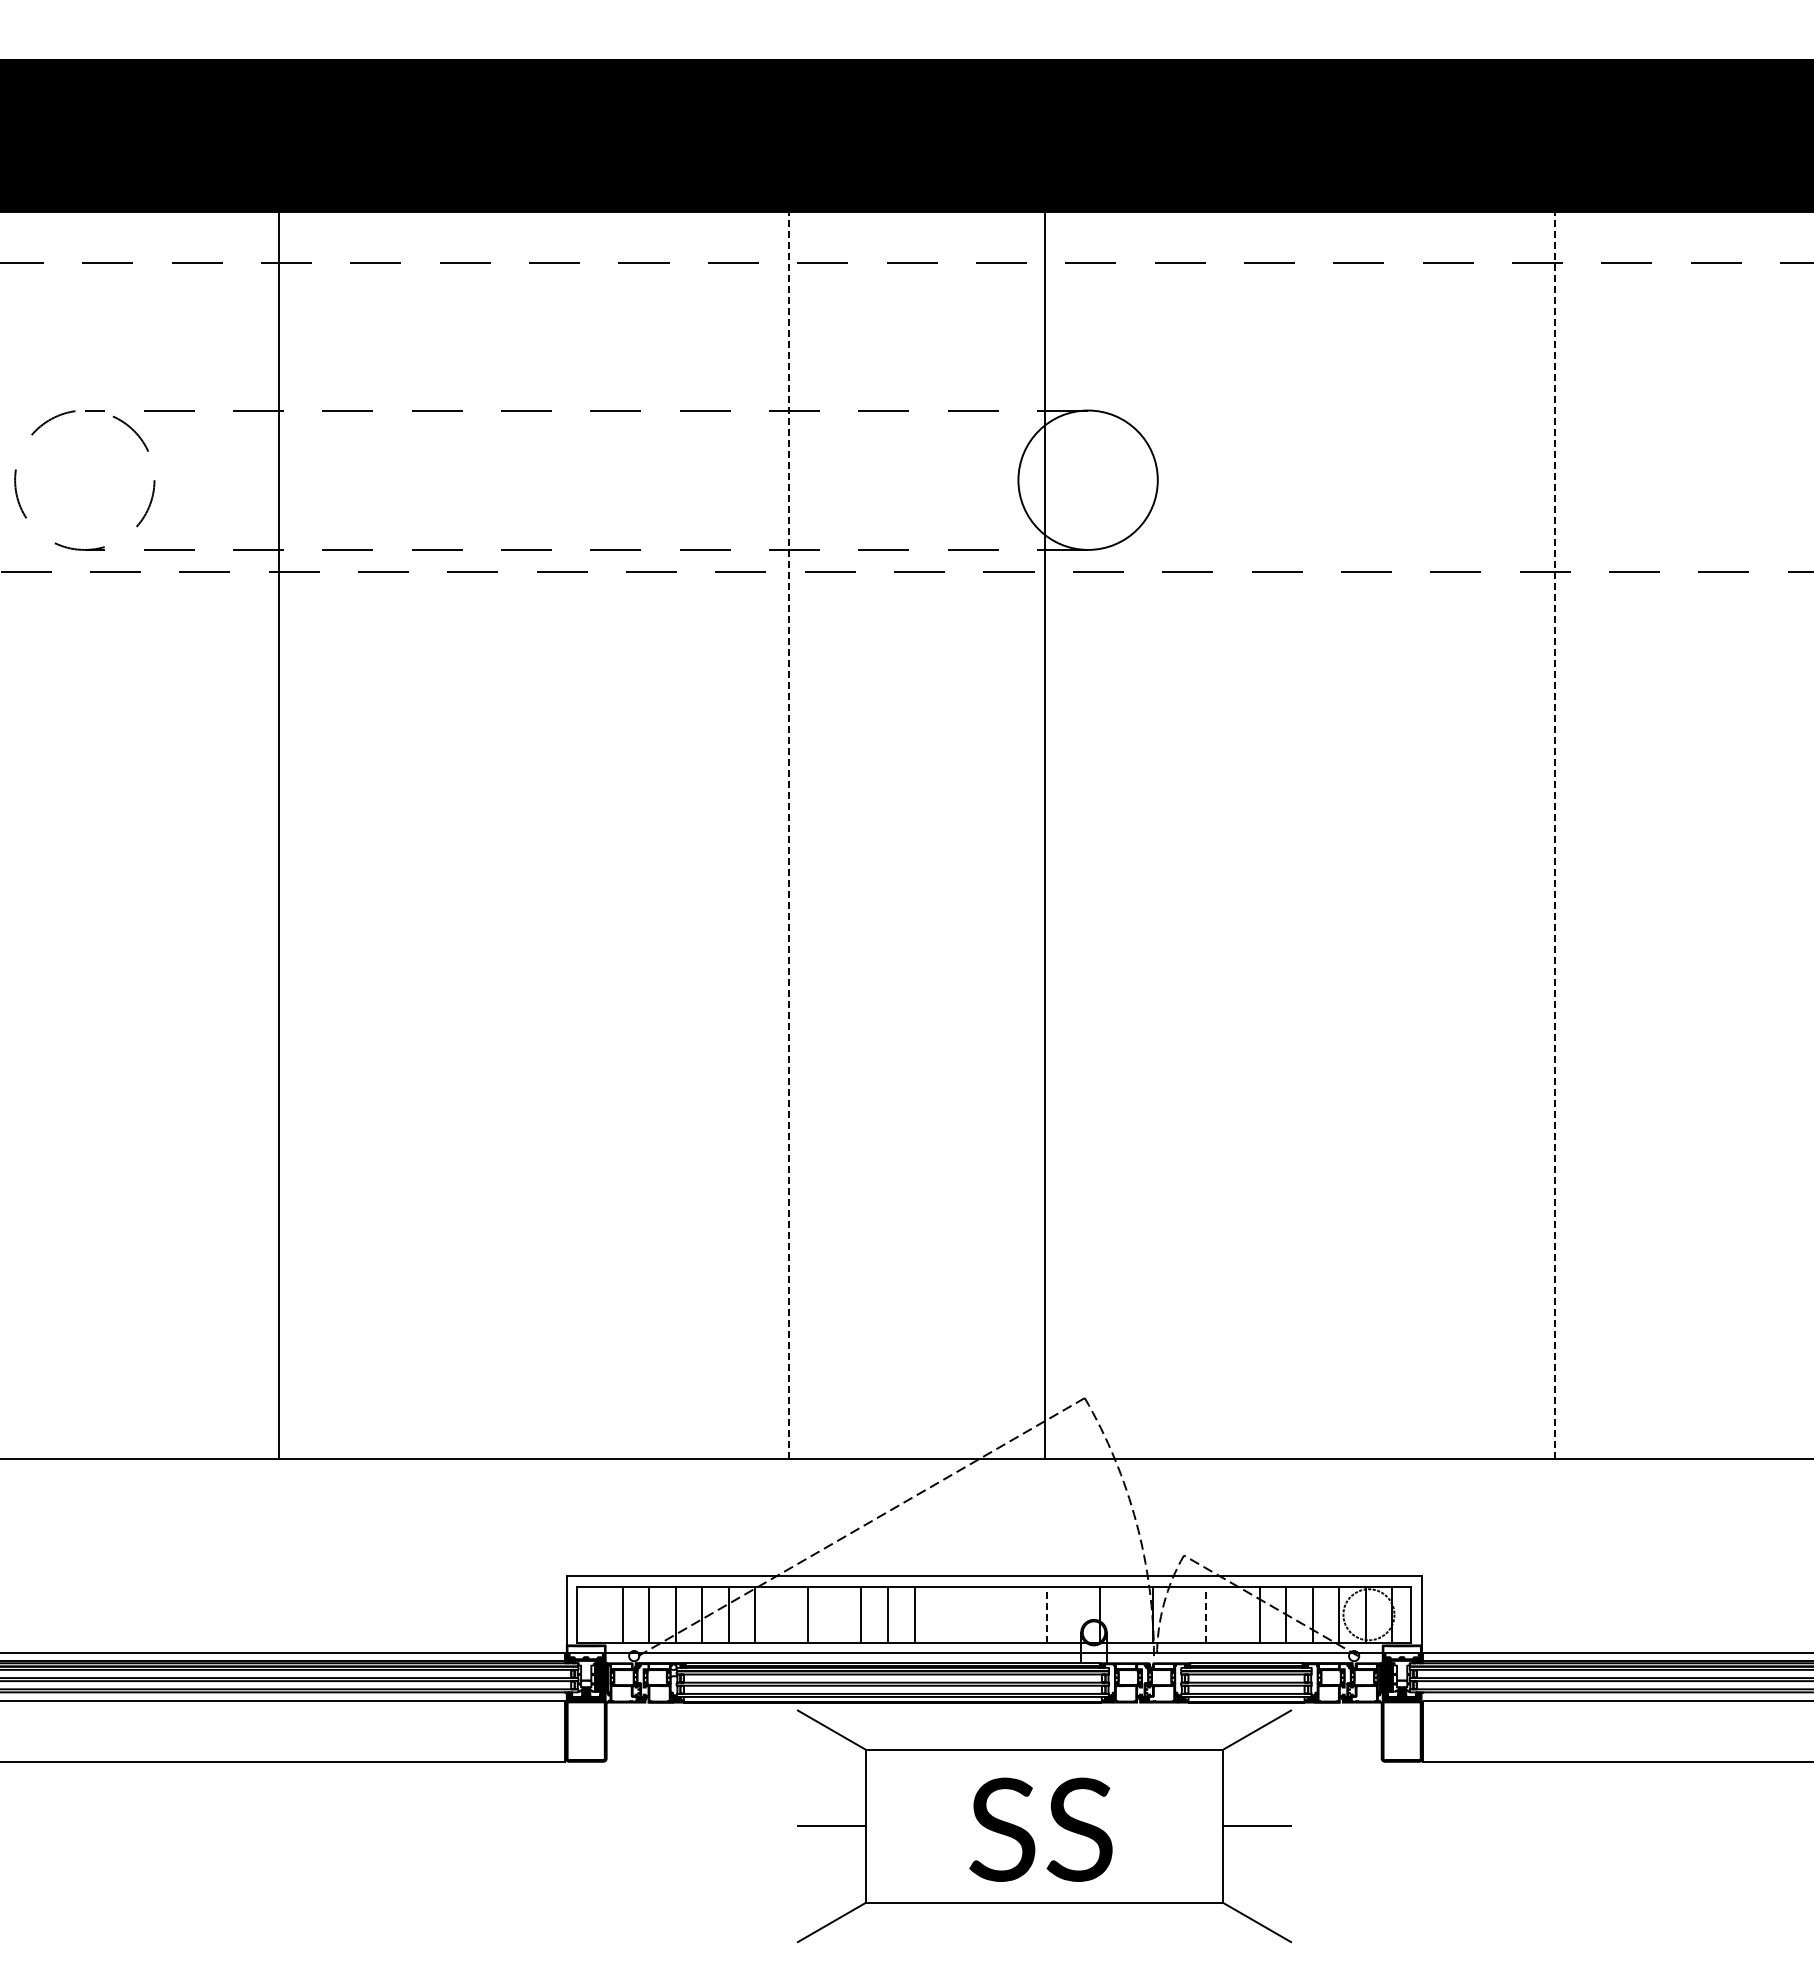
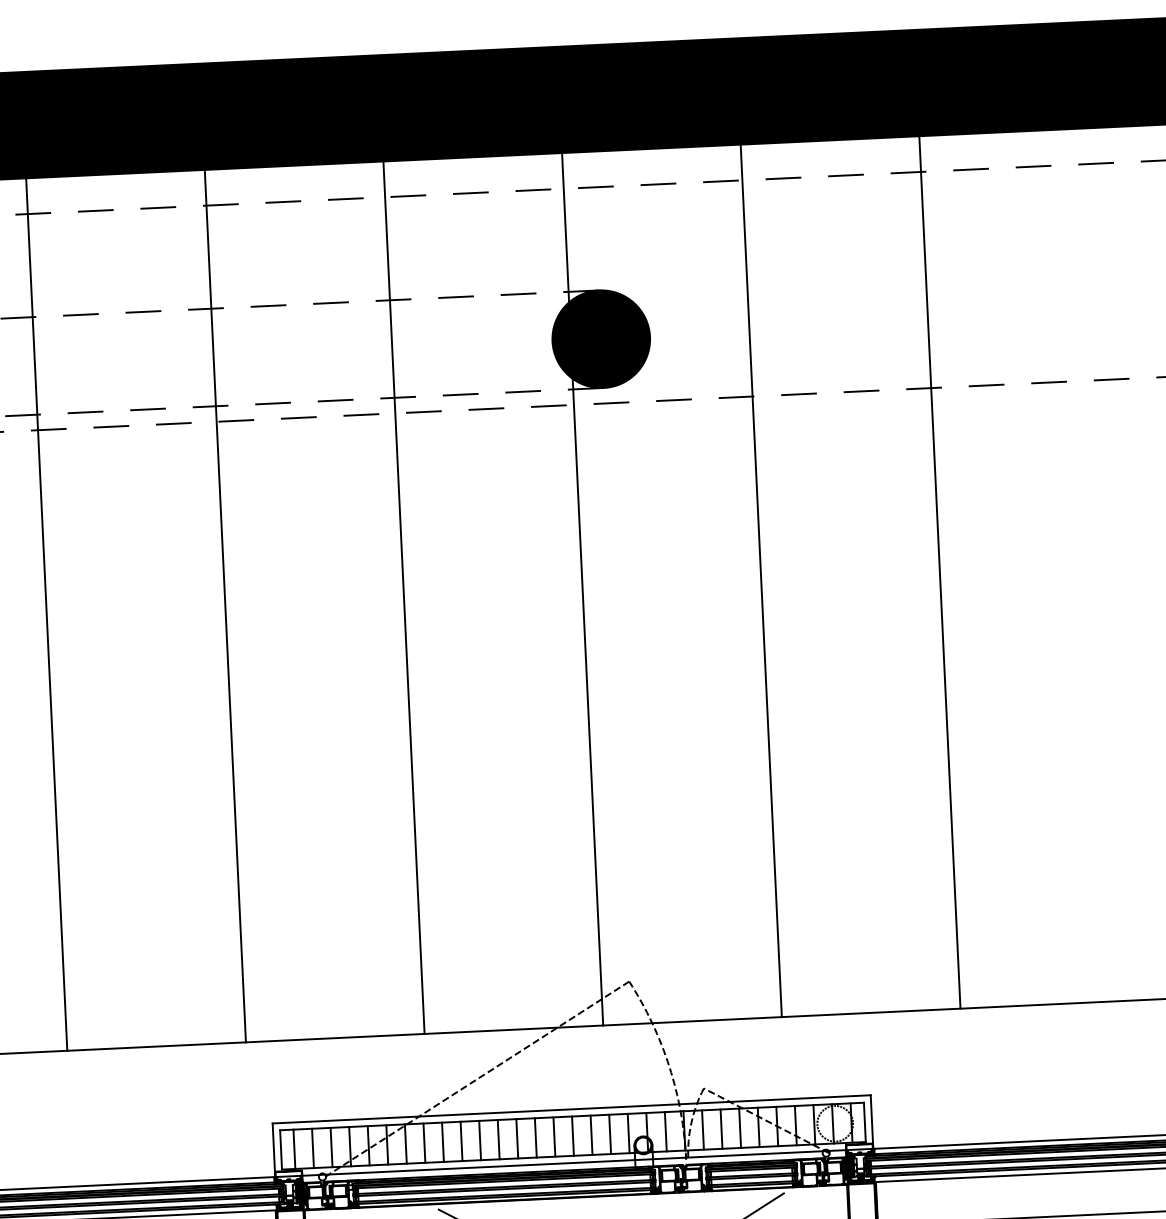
fill: (1087, 479) -> (600, 338), added
line: (534, 835) -> (225, 606), added
line: (789, 835) -> (404, 597), dashed -> solid
line: (1300, 835) -> (761, 580), added
line: (1555, 835) -> (940, 572), dashed -> solid
line: (596, 1614) -> (294, 1149), added
line: (781, 1614) -> (424, 1142), added
line: (834, 1614) -> (461, 1141), added
line: (941, 1614) -> (536, 1137), added
line: (967, 1614) -> (554, 1136), added
line: (994, 1614) -> (573, 1135), added
line: (1020, 1614) -> (591, 1135), added
line: (1047, 1614) -> (610, 1134), dashed -> solid
line: (1073, 1614) -> (628, 1133), added
line: (1126, 1614) -> (665, 1131), added
line: (1179, 1614) -> (702, 1129), added
line: (1206, 1614) -> (721, 1128), dashed -> solid
line: (1233, 1614) -> (740, 1128), added

